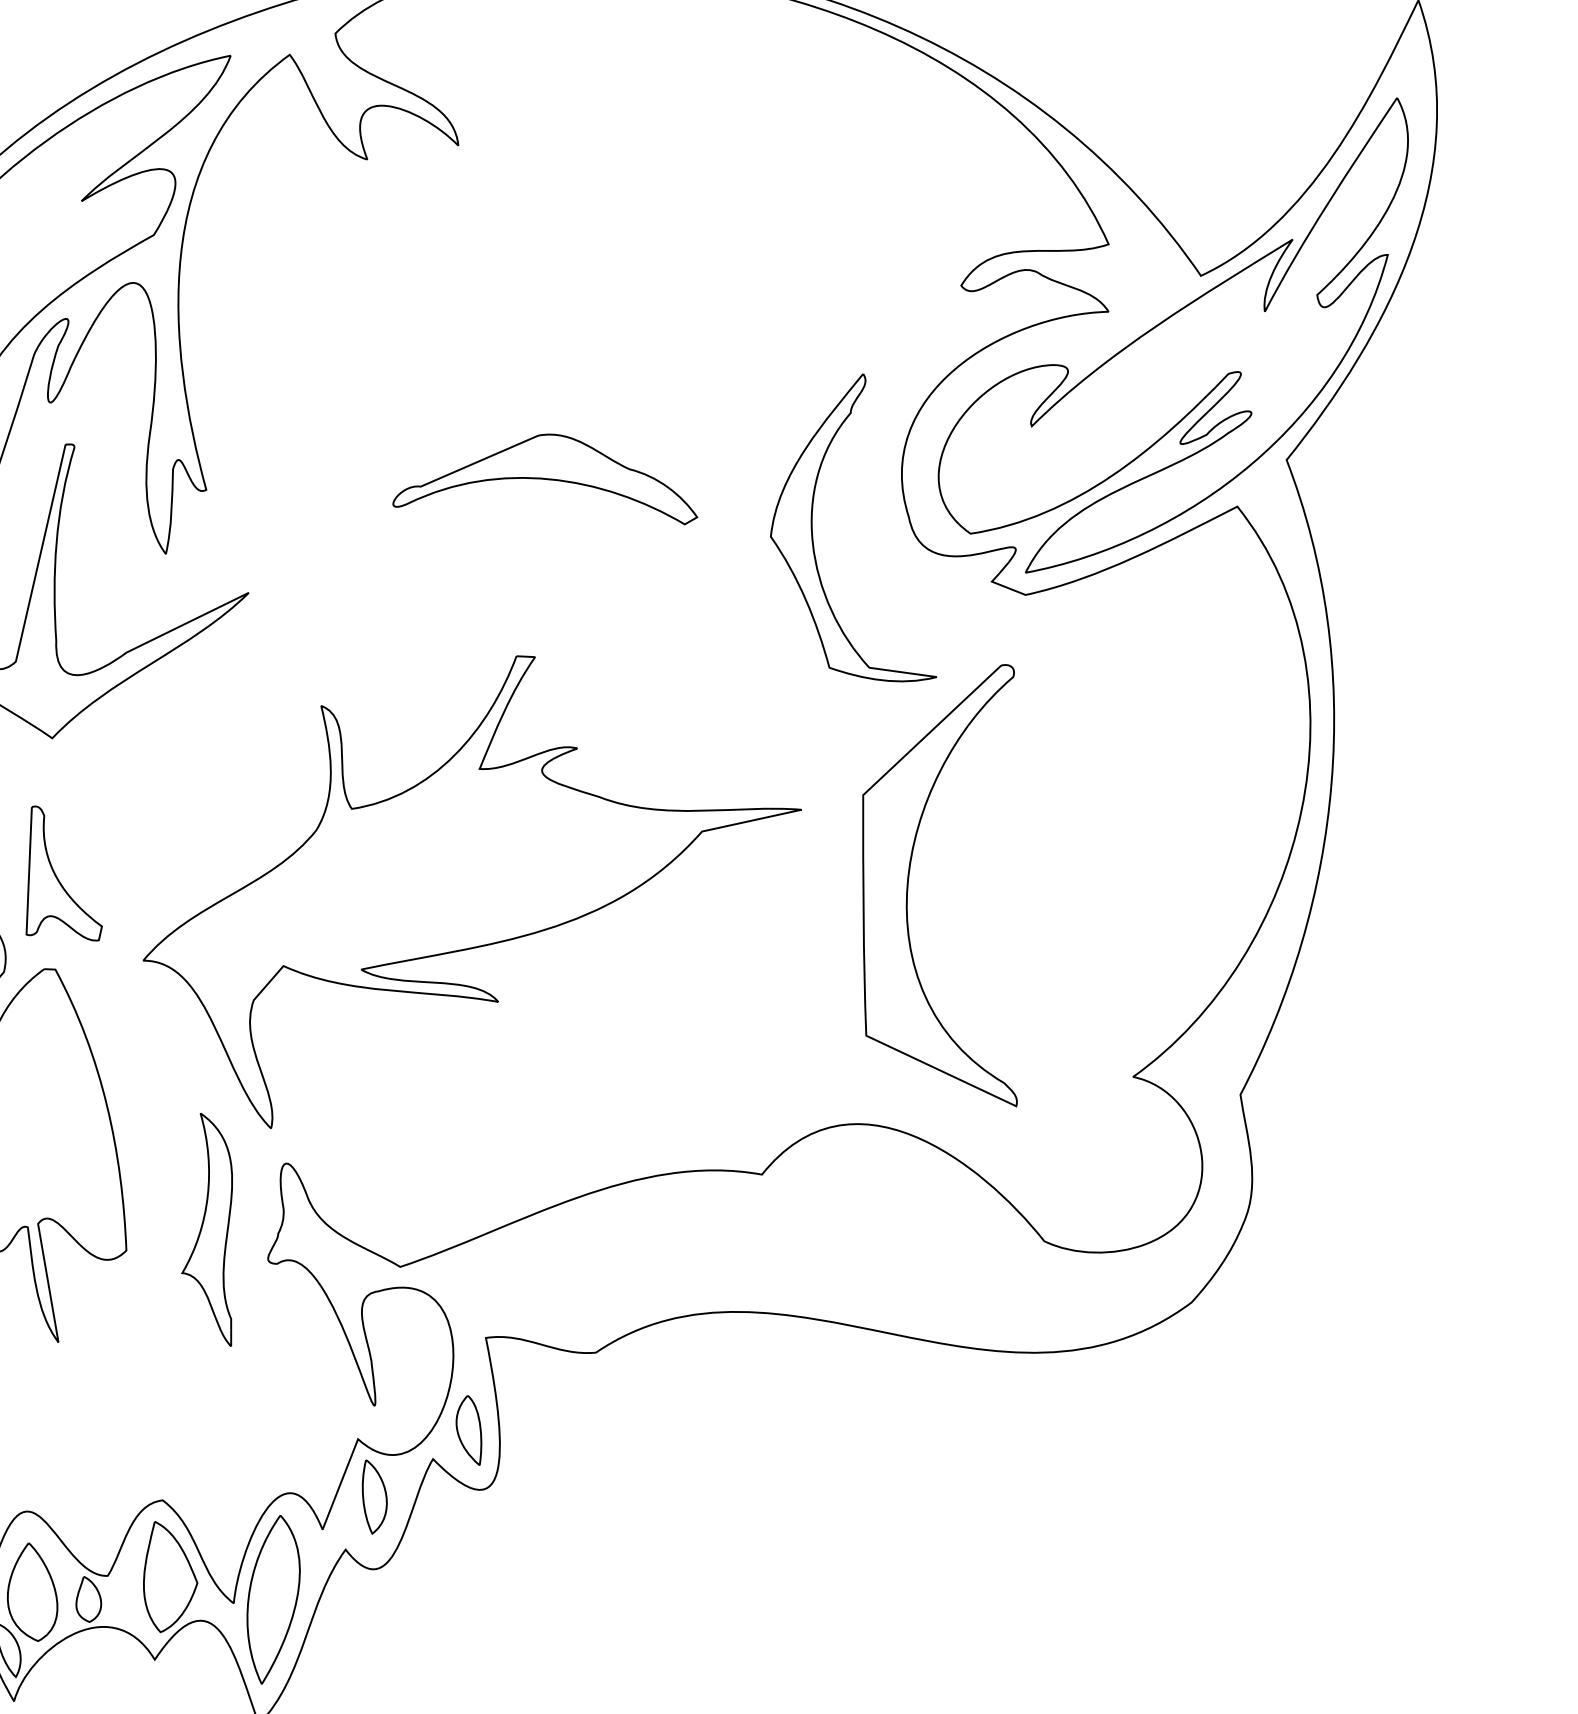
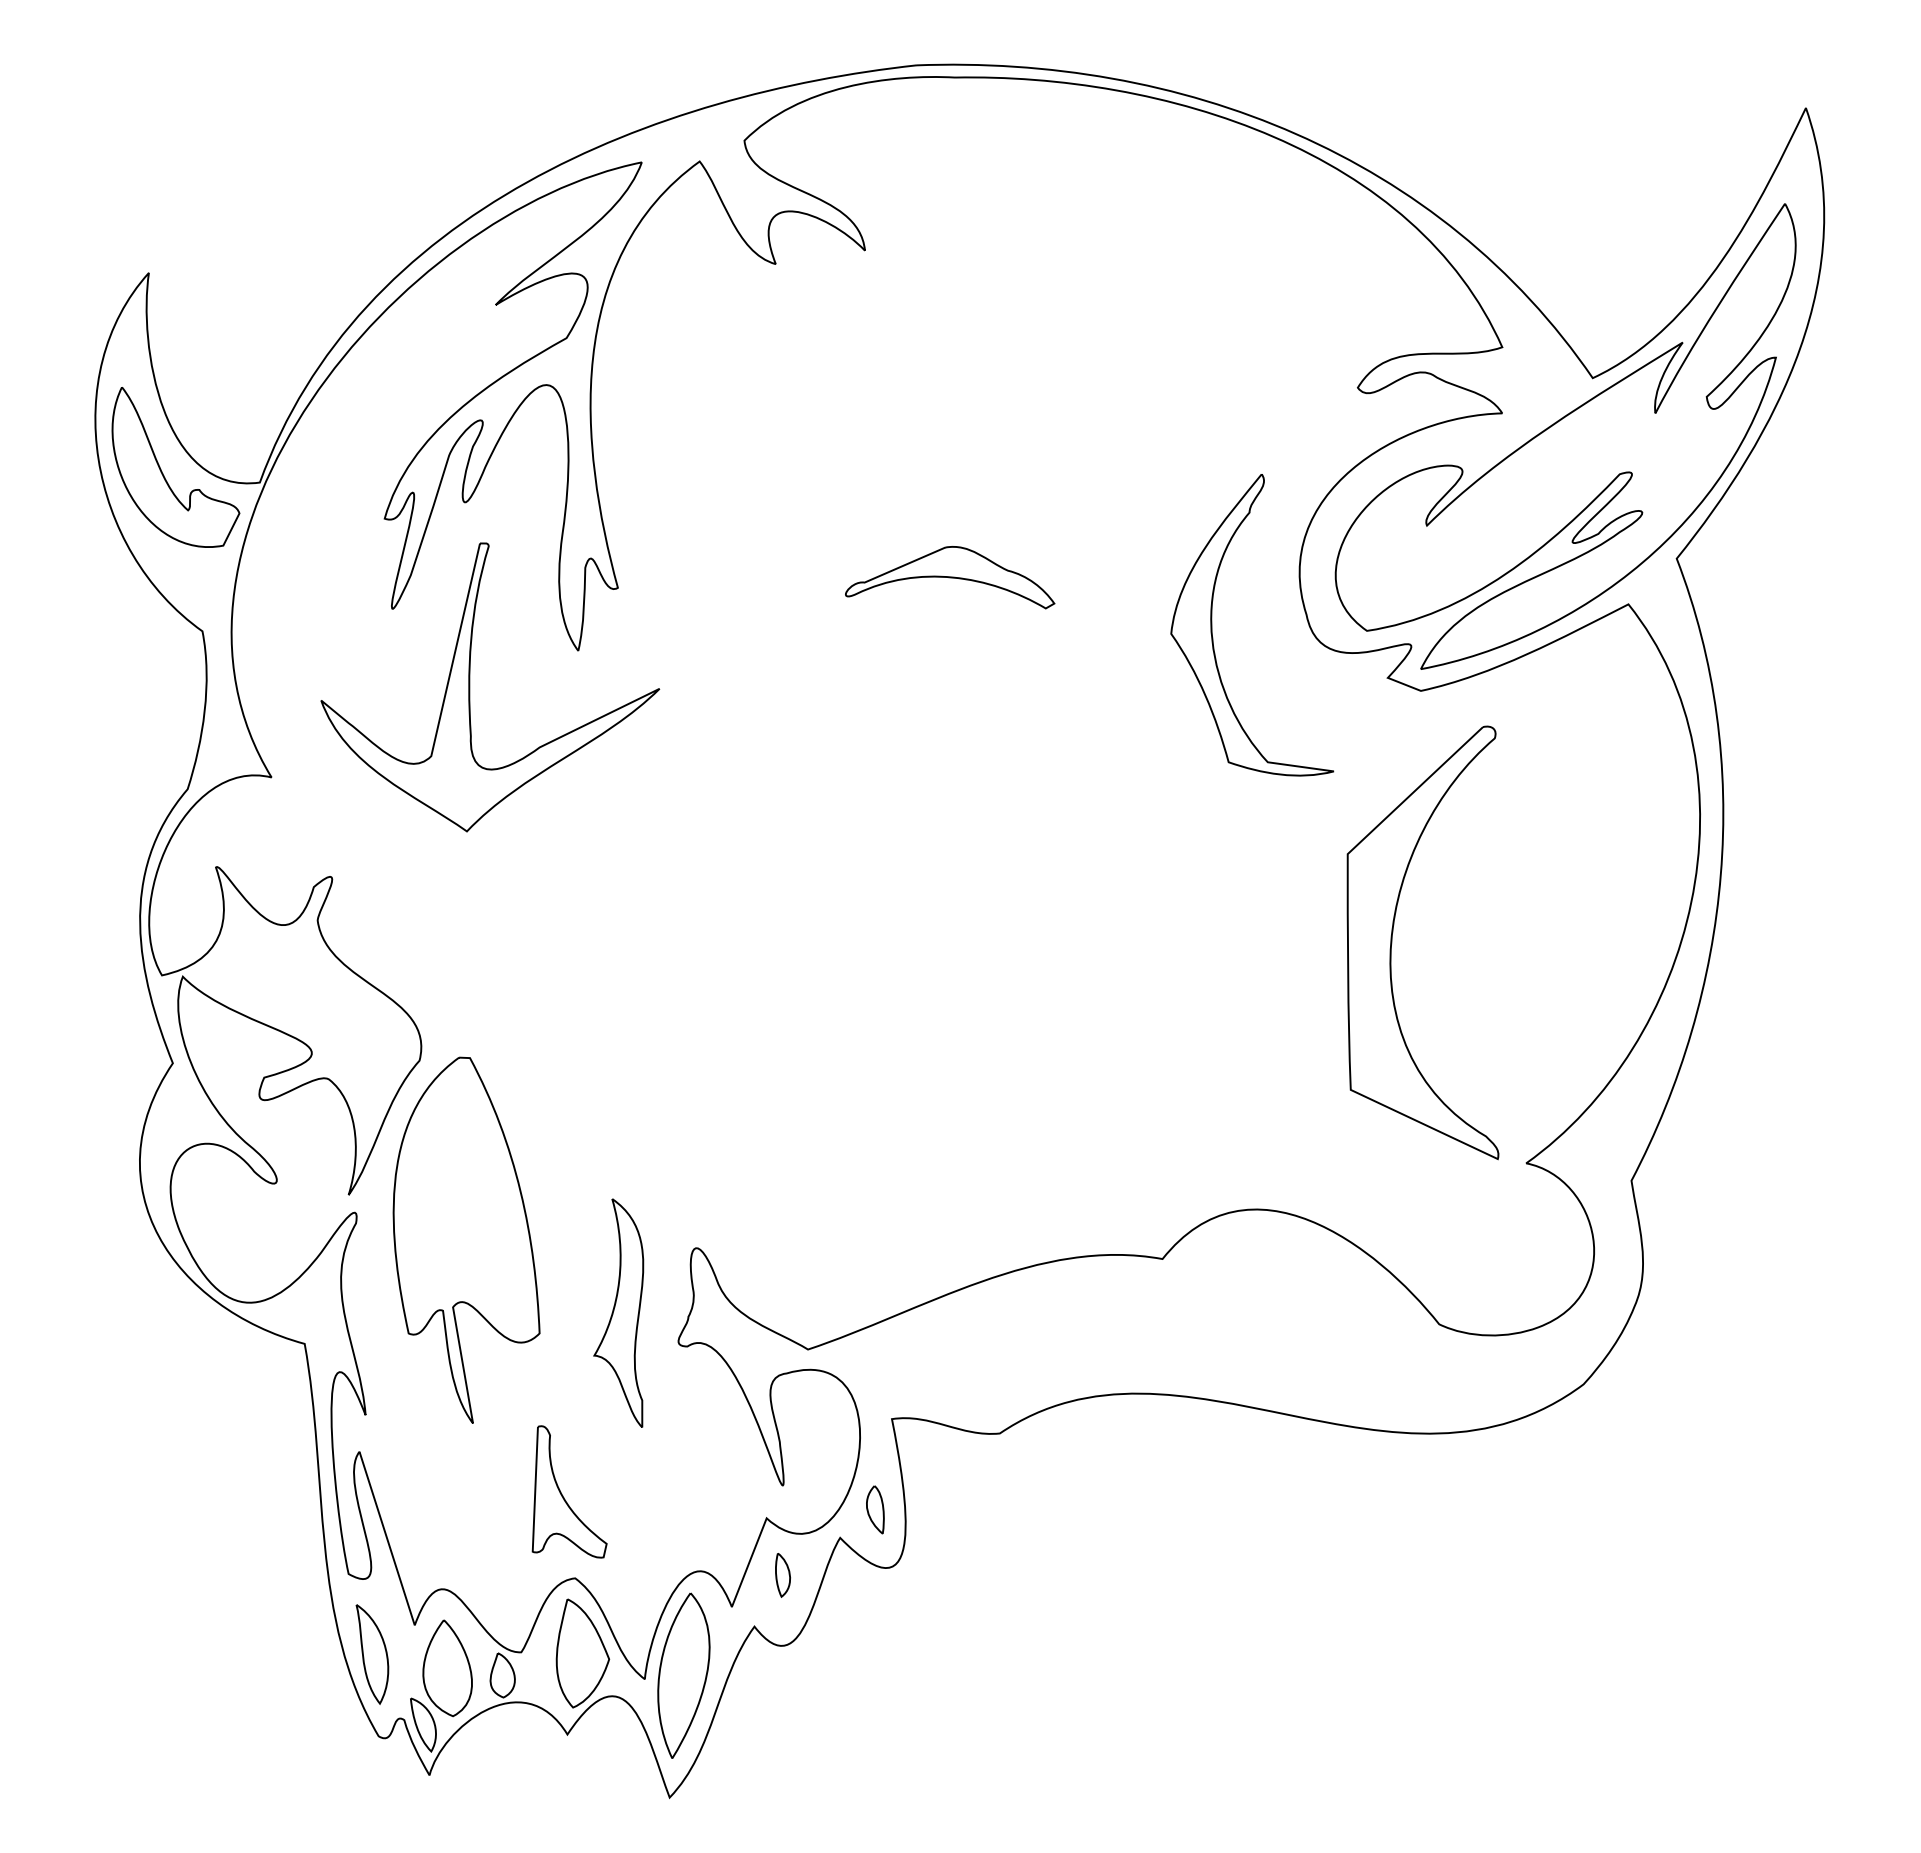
part: (544, 479) -> (949, 577), size x0.7
part: (57, 877) -> (563, 1495), moved
part: (908, 885) -> (1392, 942), moved
part: (472, 892) -> (878, 982), removed
part: (469, 1430) -> (875, 1509), size x0.7
part: (374, 1497) -> (782, 1575), size x0.6

